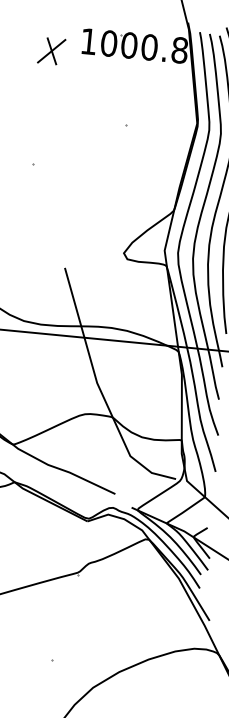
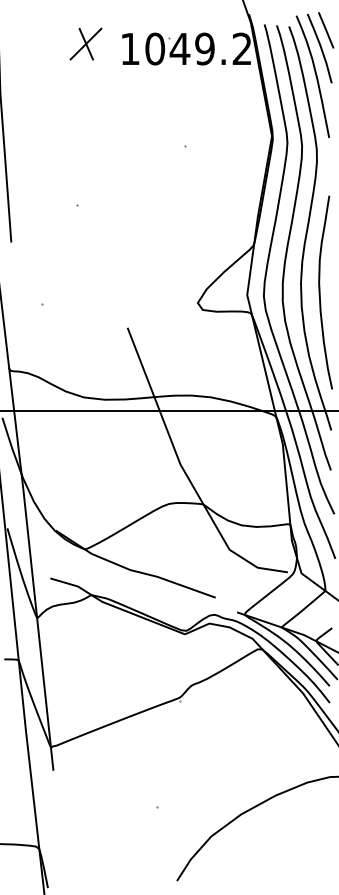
text: (154, 47) -> (210, 48), 1000.8 -> 1049.2
part: (51, 50) -> (85, 43), moved

